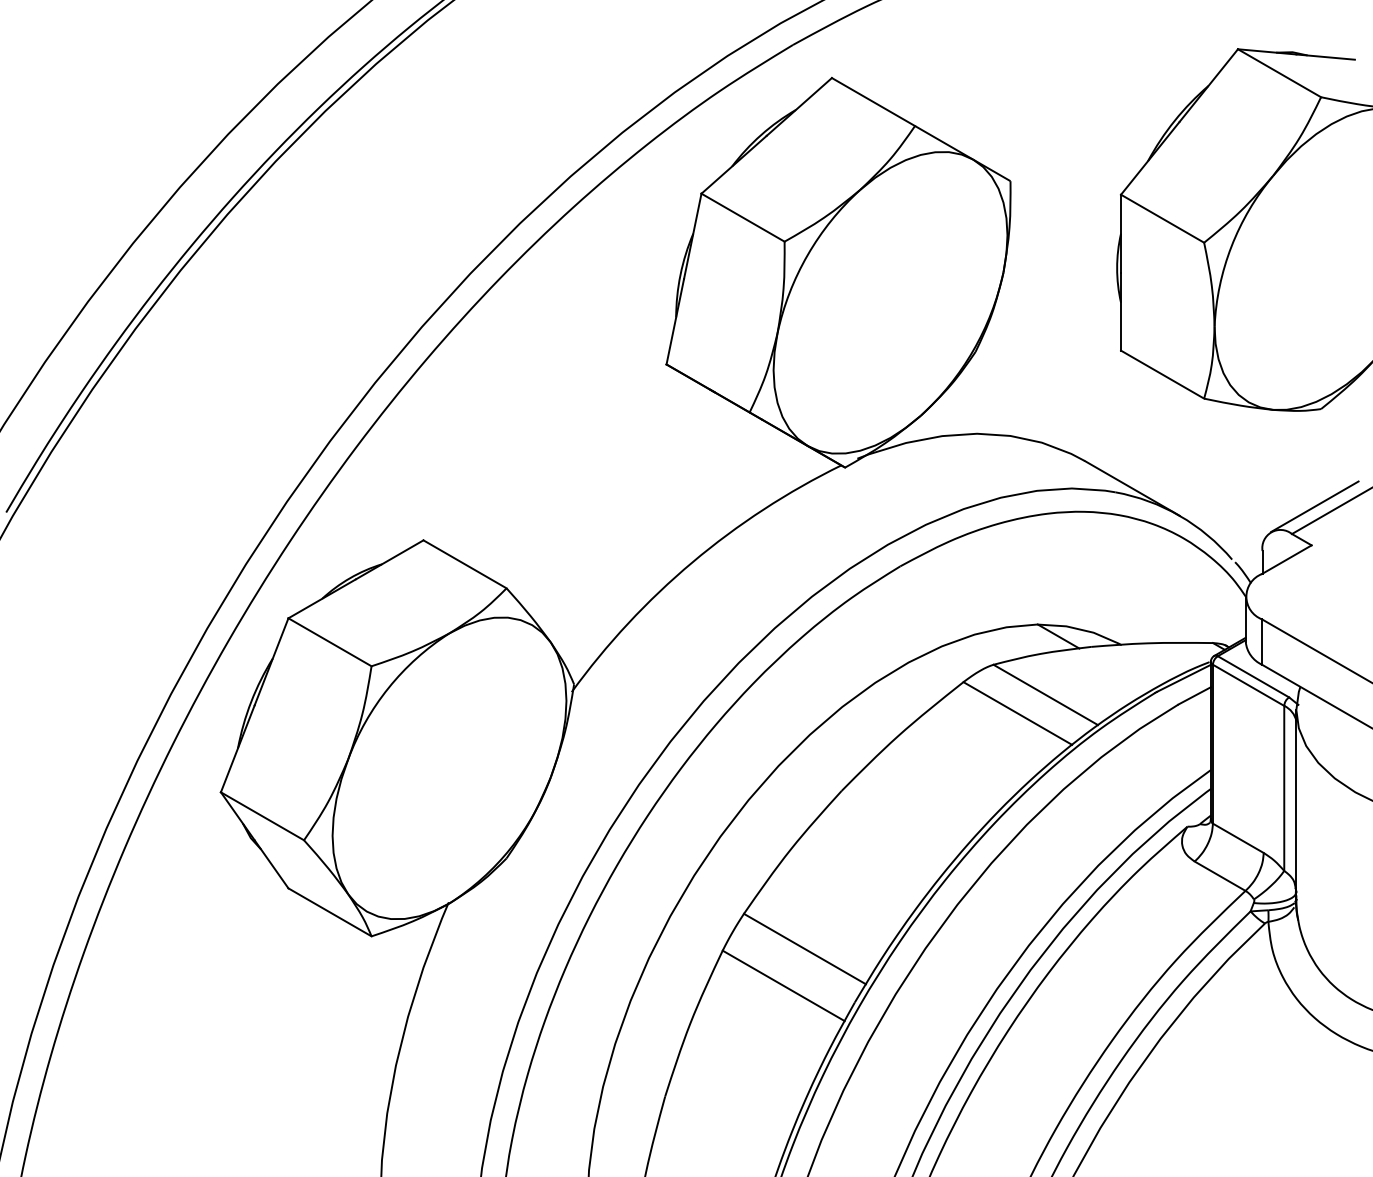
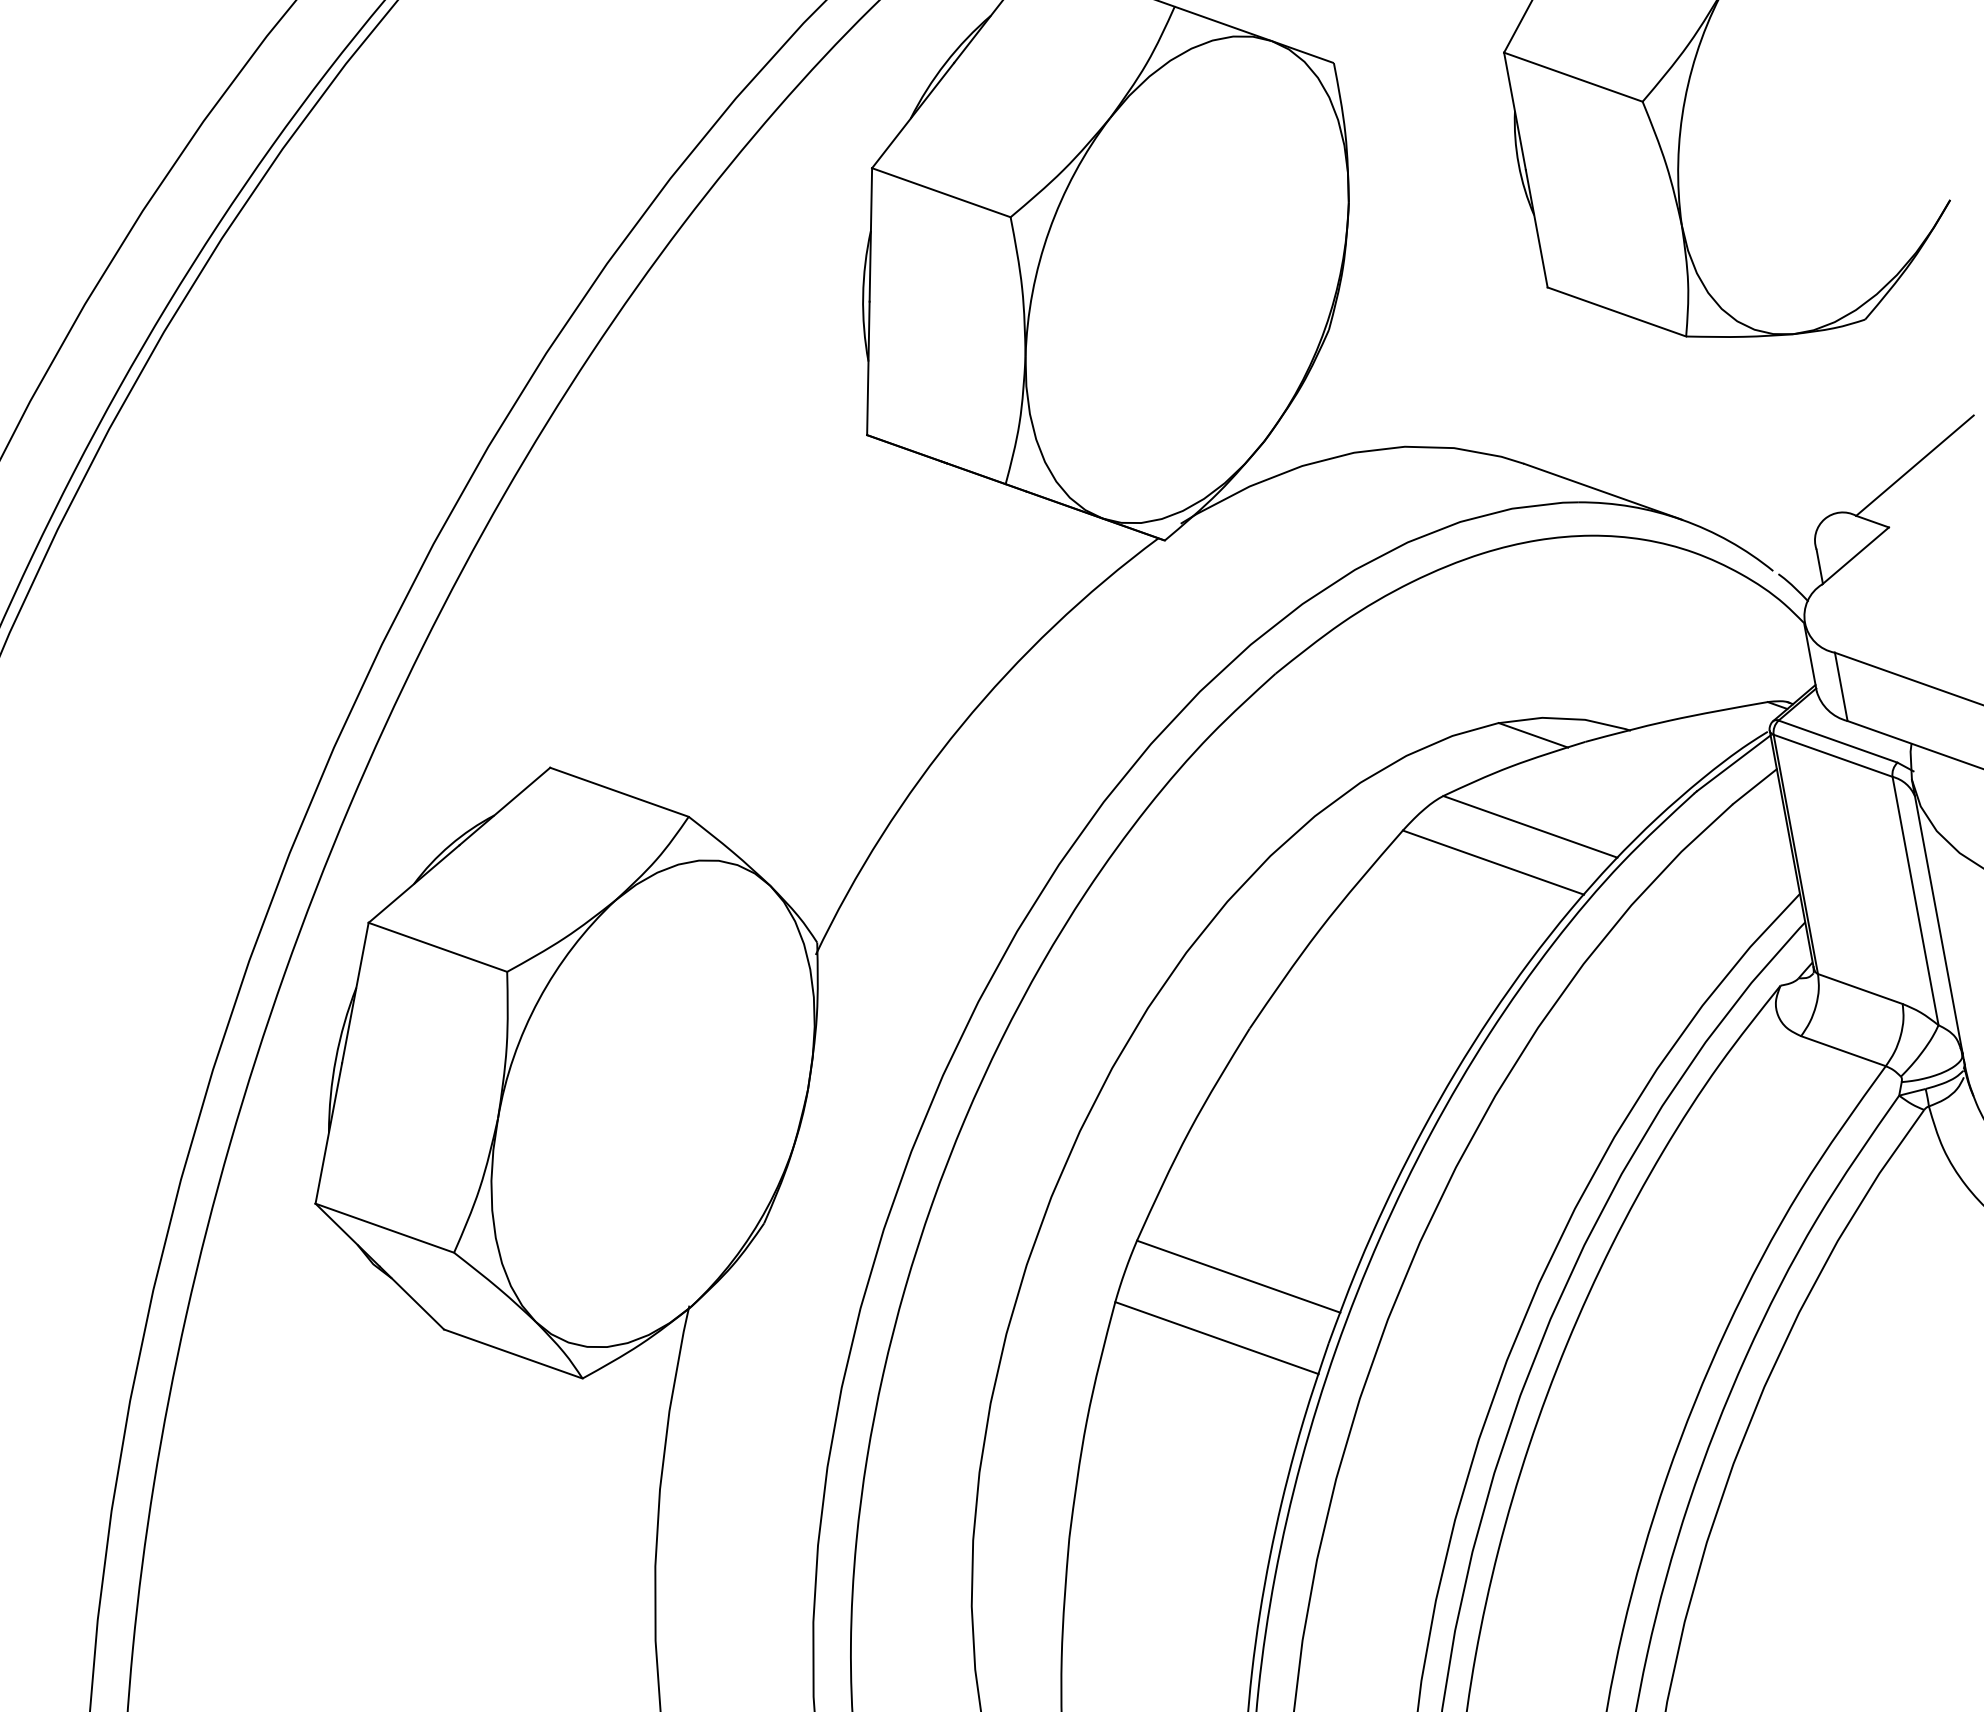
line: (1314, 506) -> (1882, 468), removed

